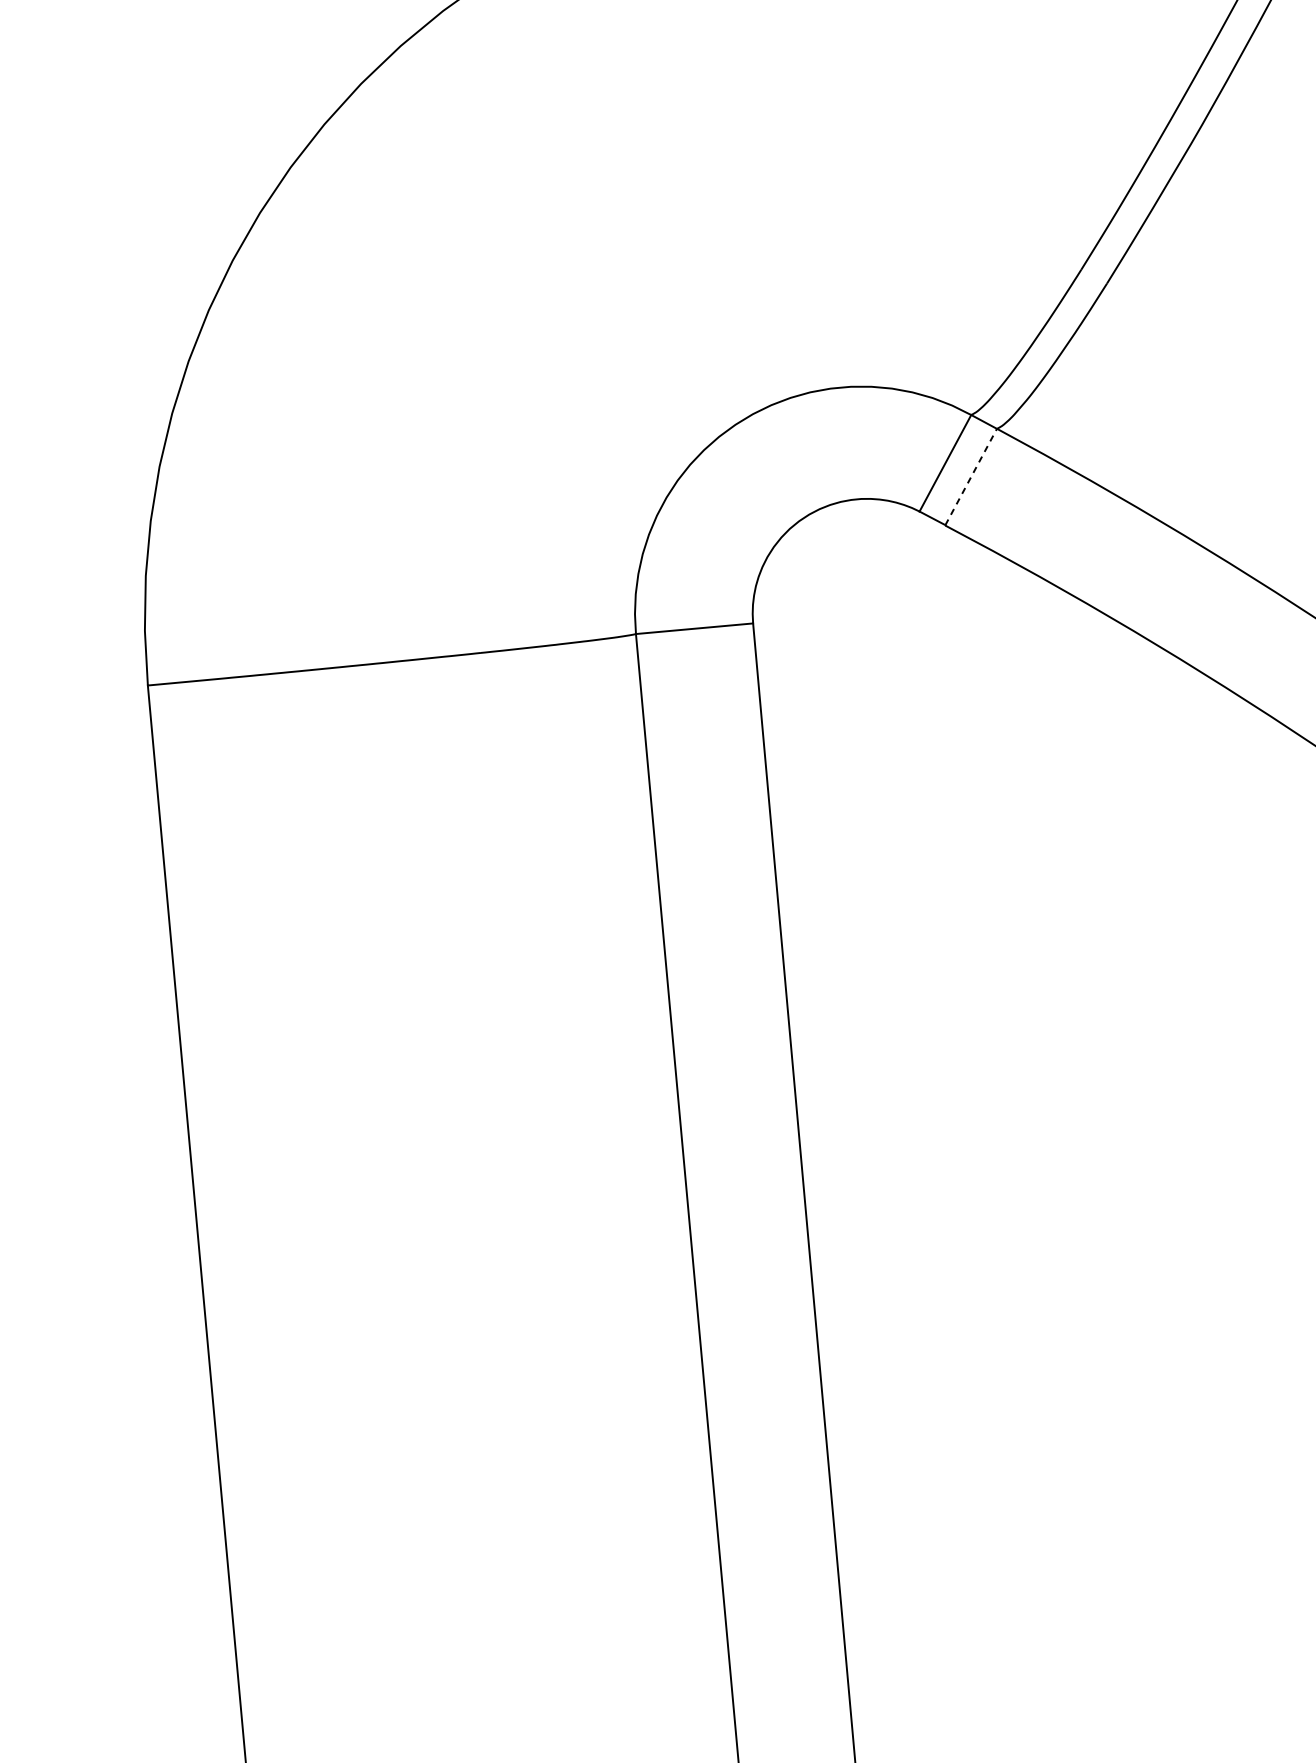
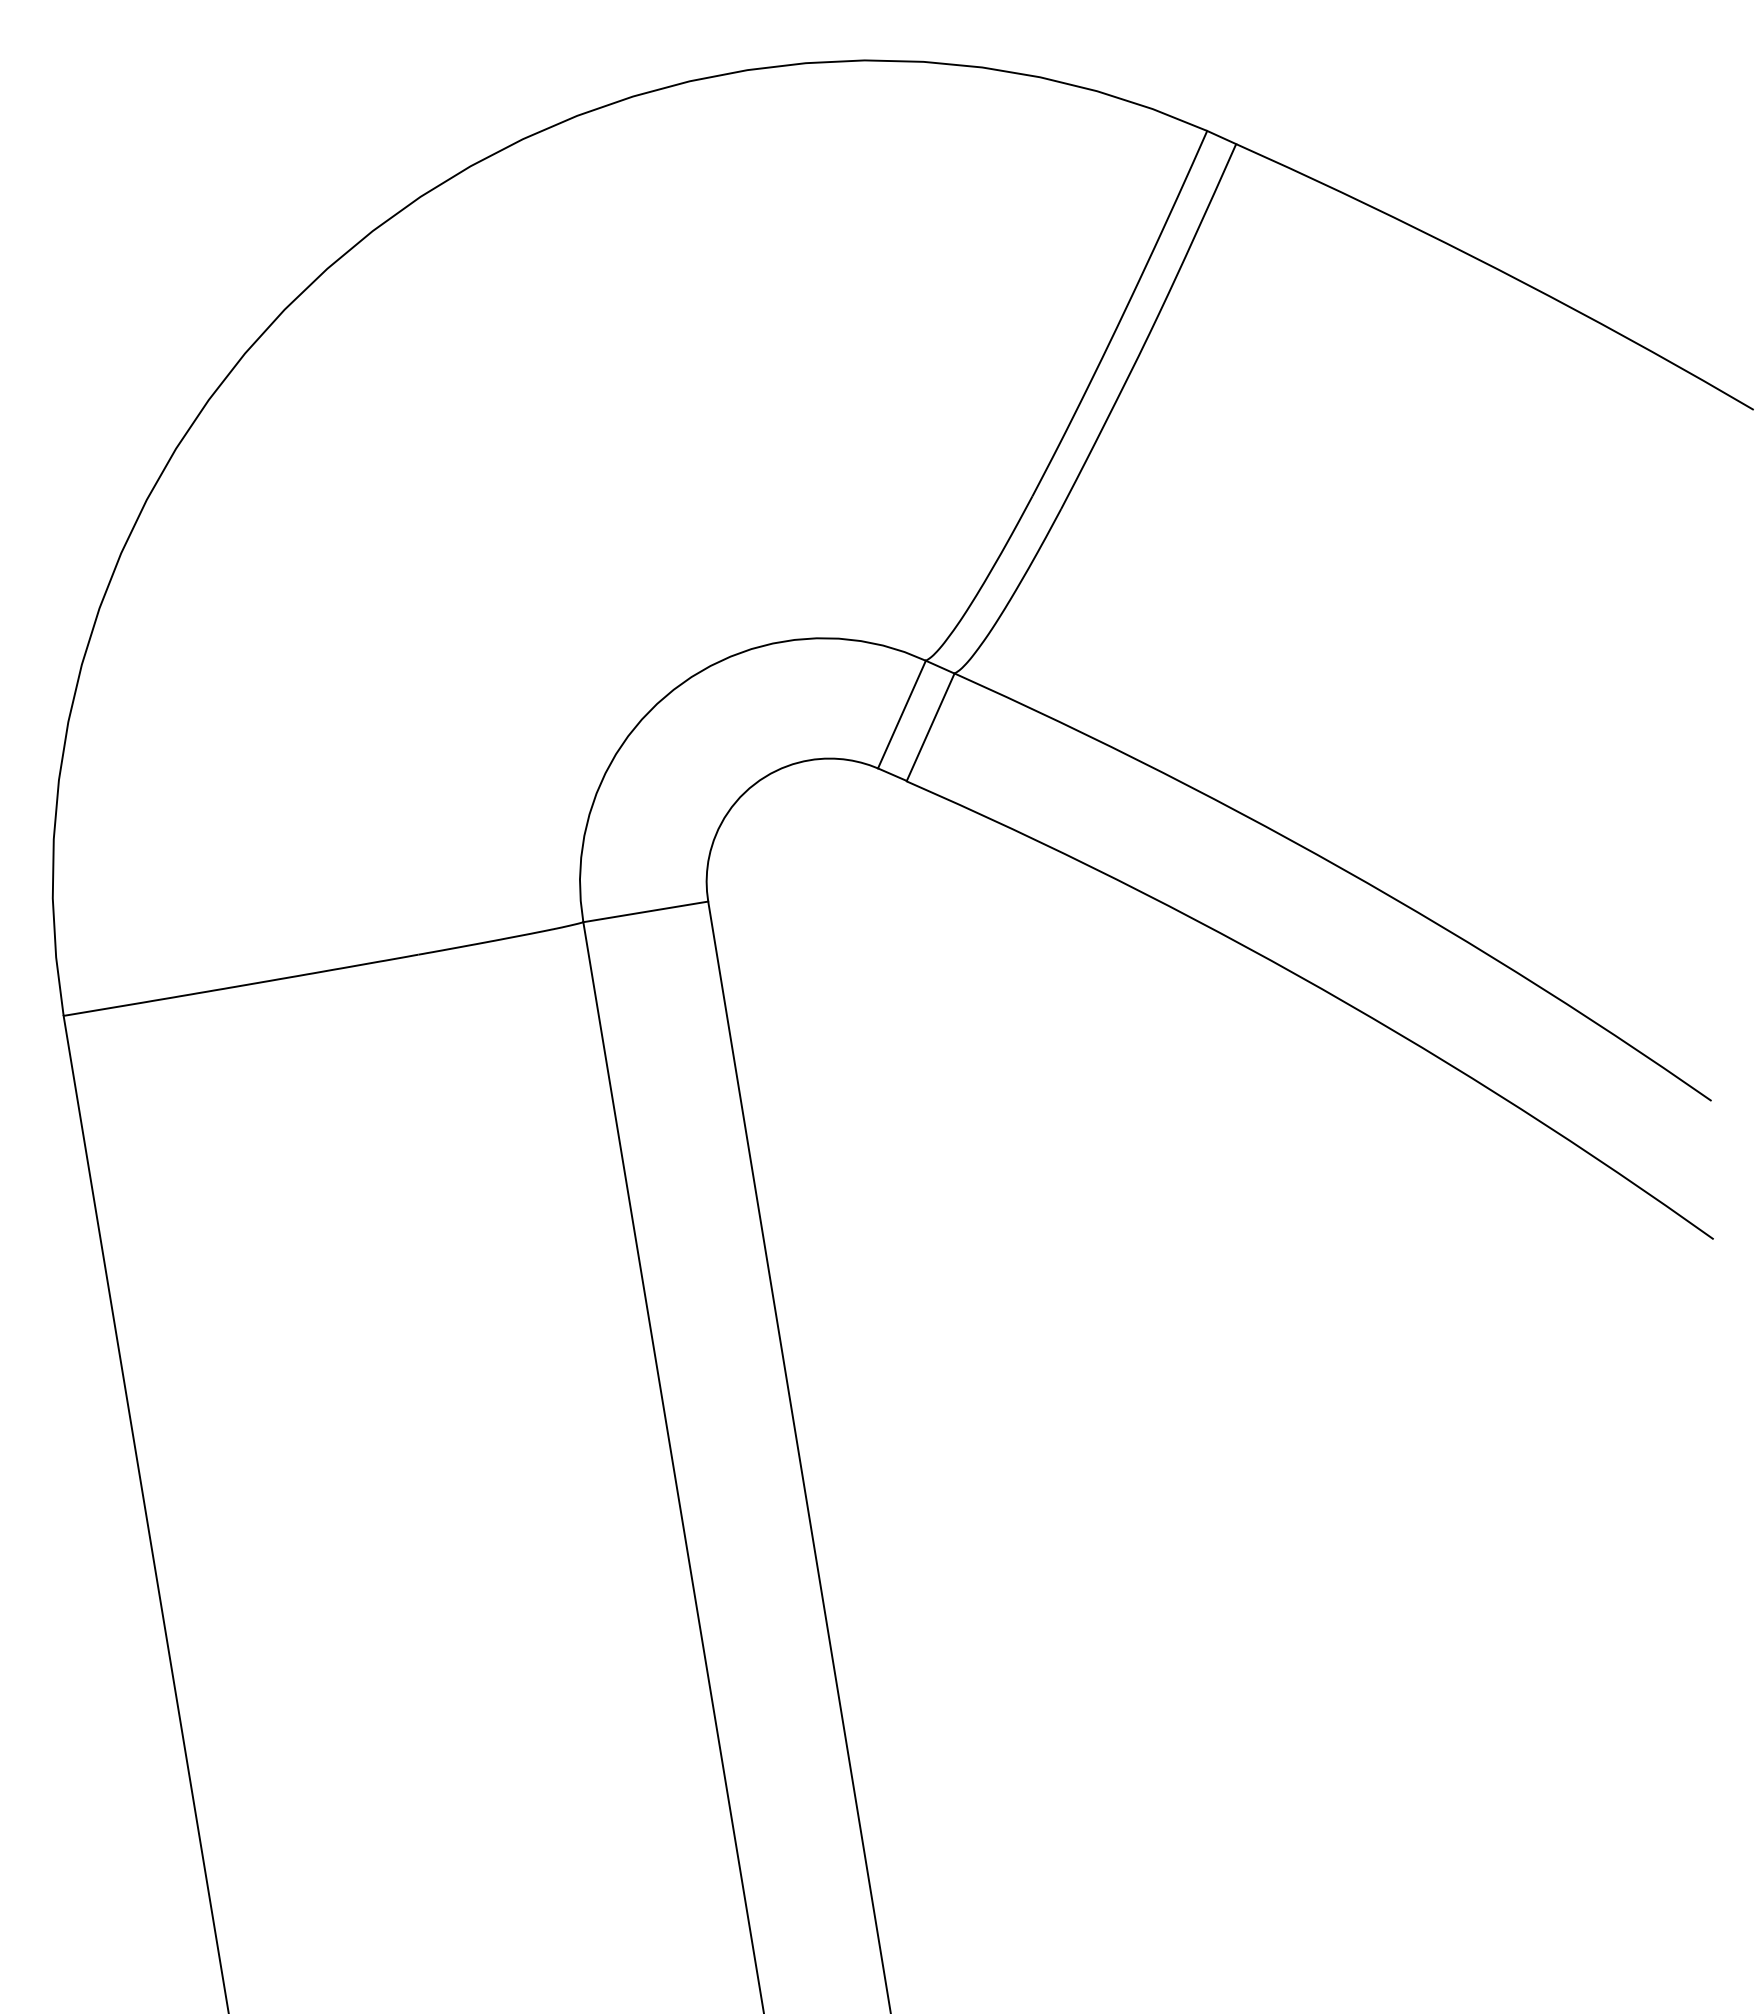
line: (970, 477) -> (930, 727), dashed -> solid

